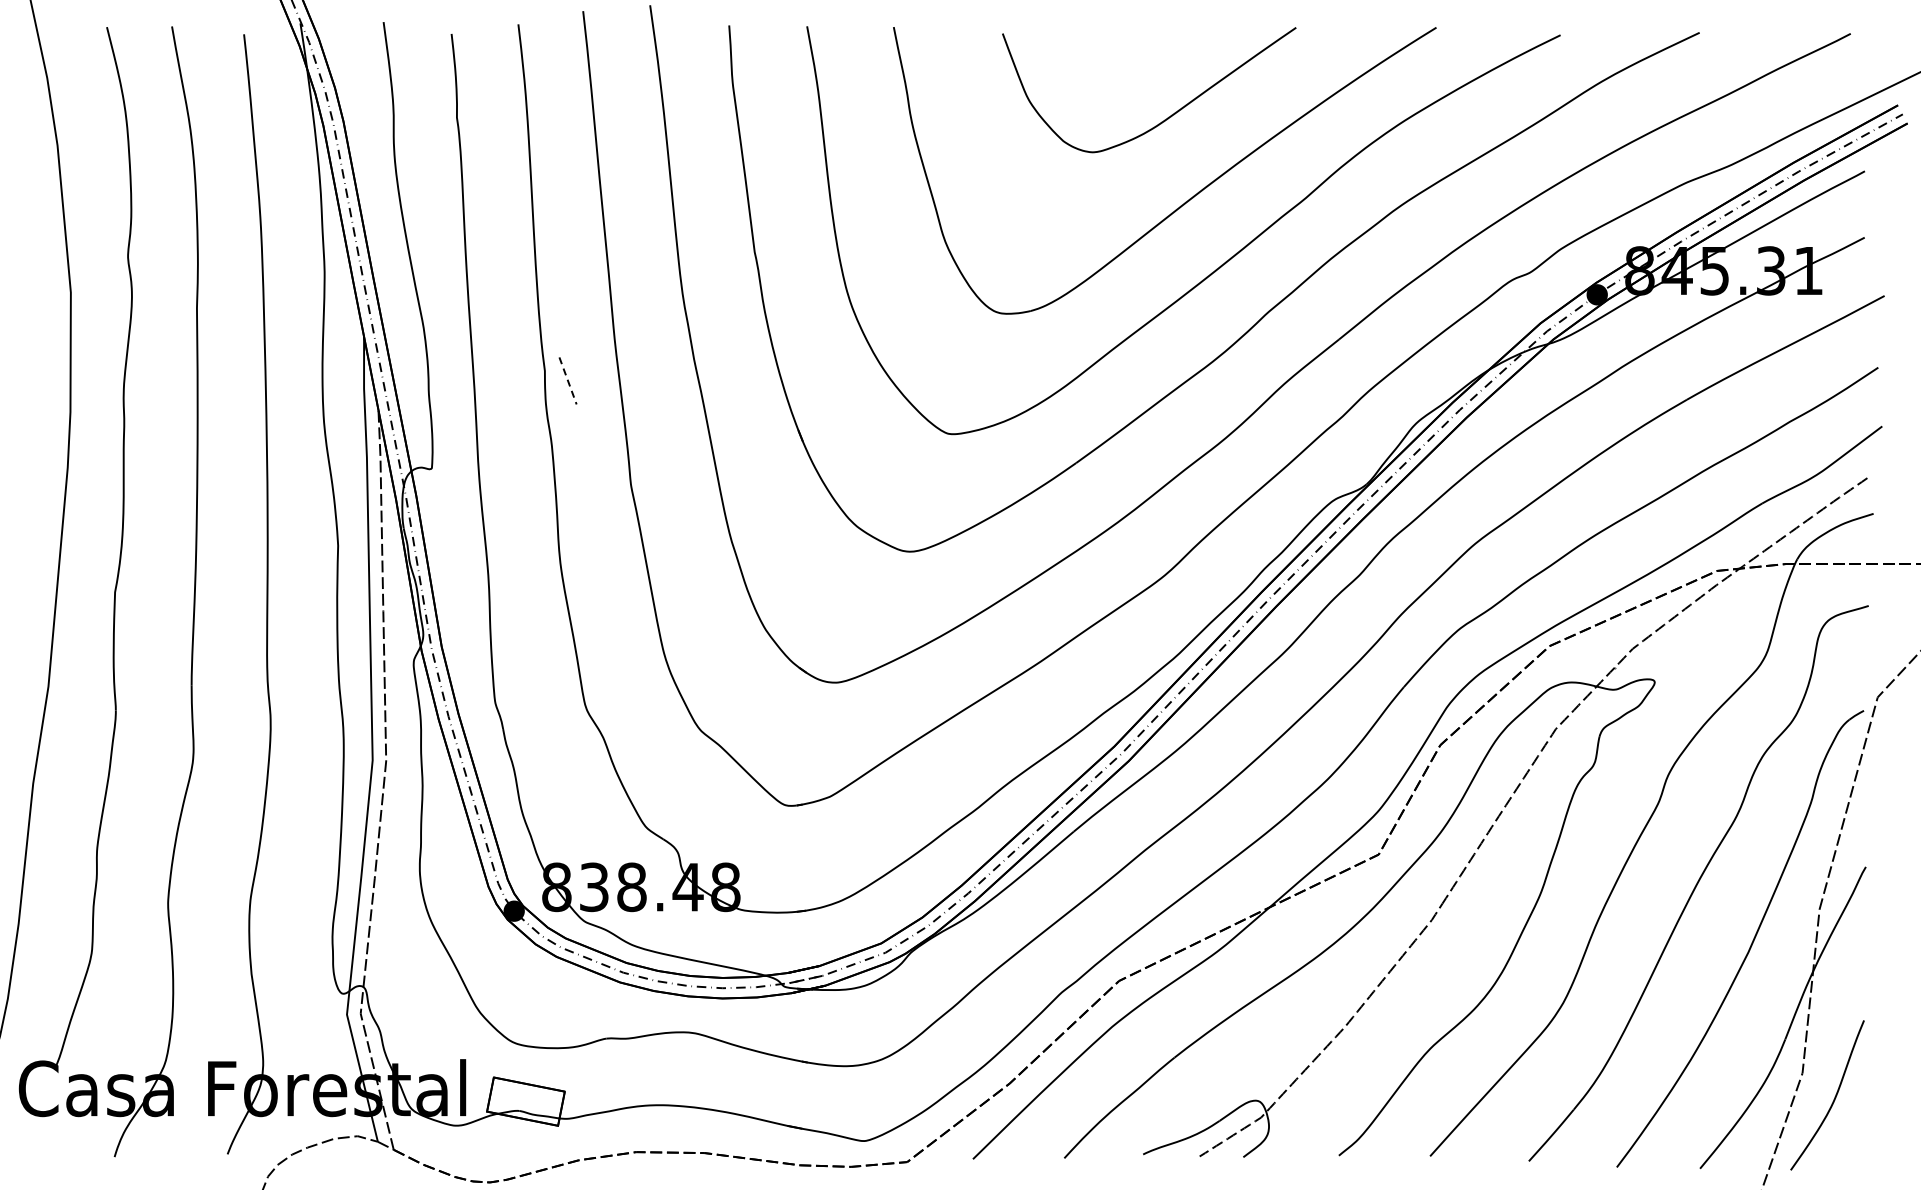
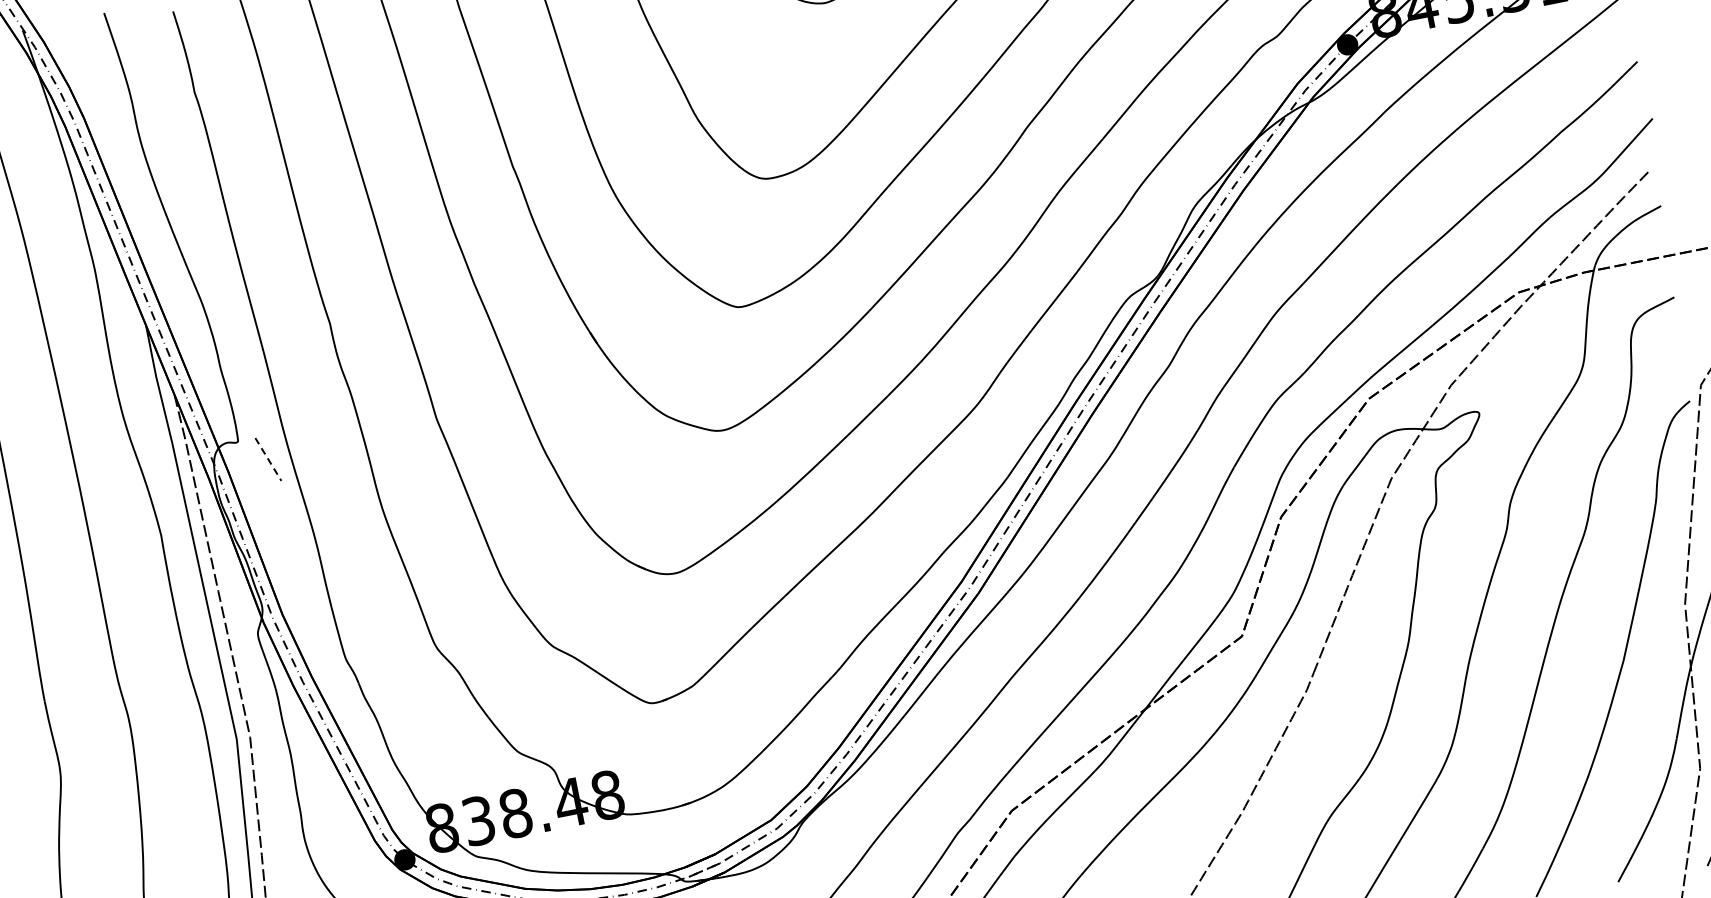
line: (567, 380) -> (267, 459), moved

